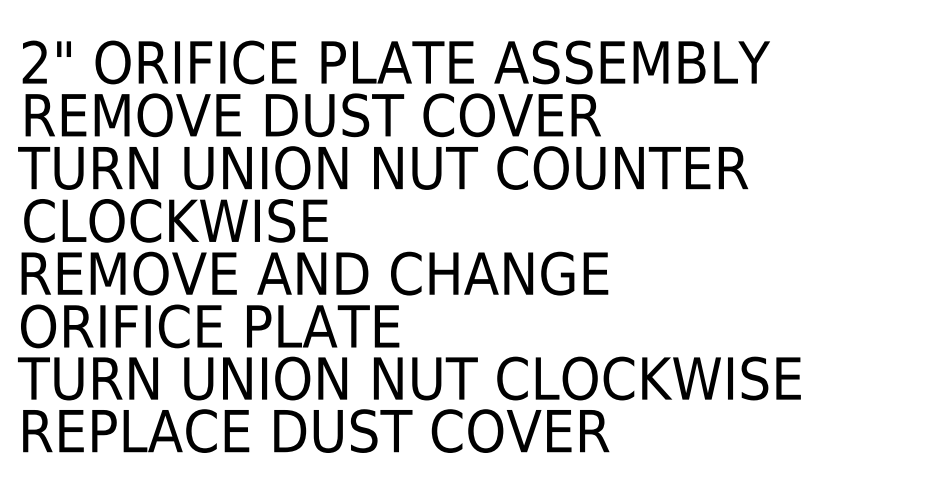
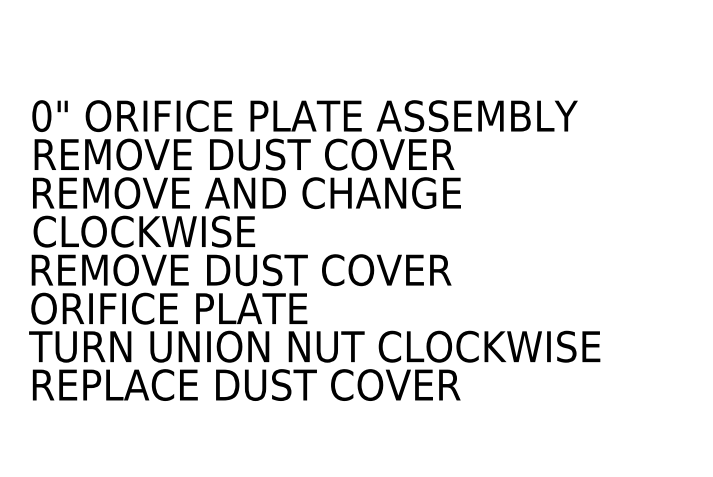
text: (34, 62) -> (41, 116), 2" -> 0"
text: (383, 168) -> (295, 193), TURN UNION NUT COUNTER -> REMOVE AND CHANGE
text: (432, 274) -> (331, 270), REMOVE AND CHANGE -> REMOVE DUST COVER

